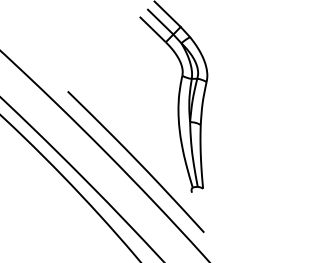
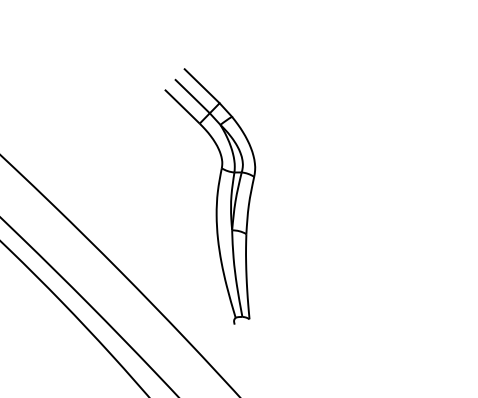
curve: (136, 161) -> (160, 282), removed

